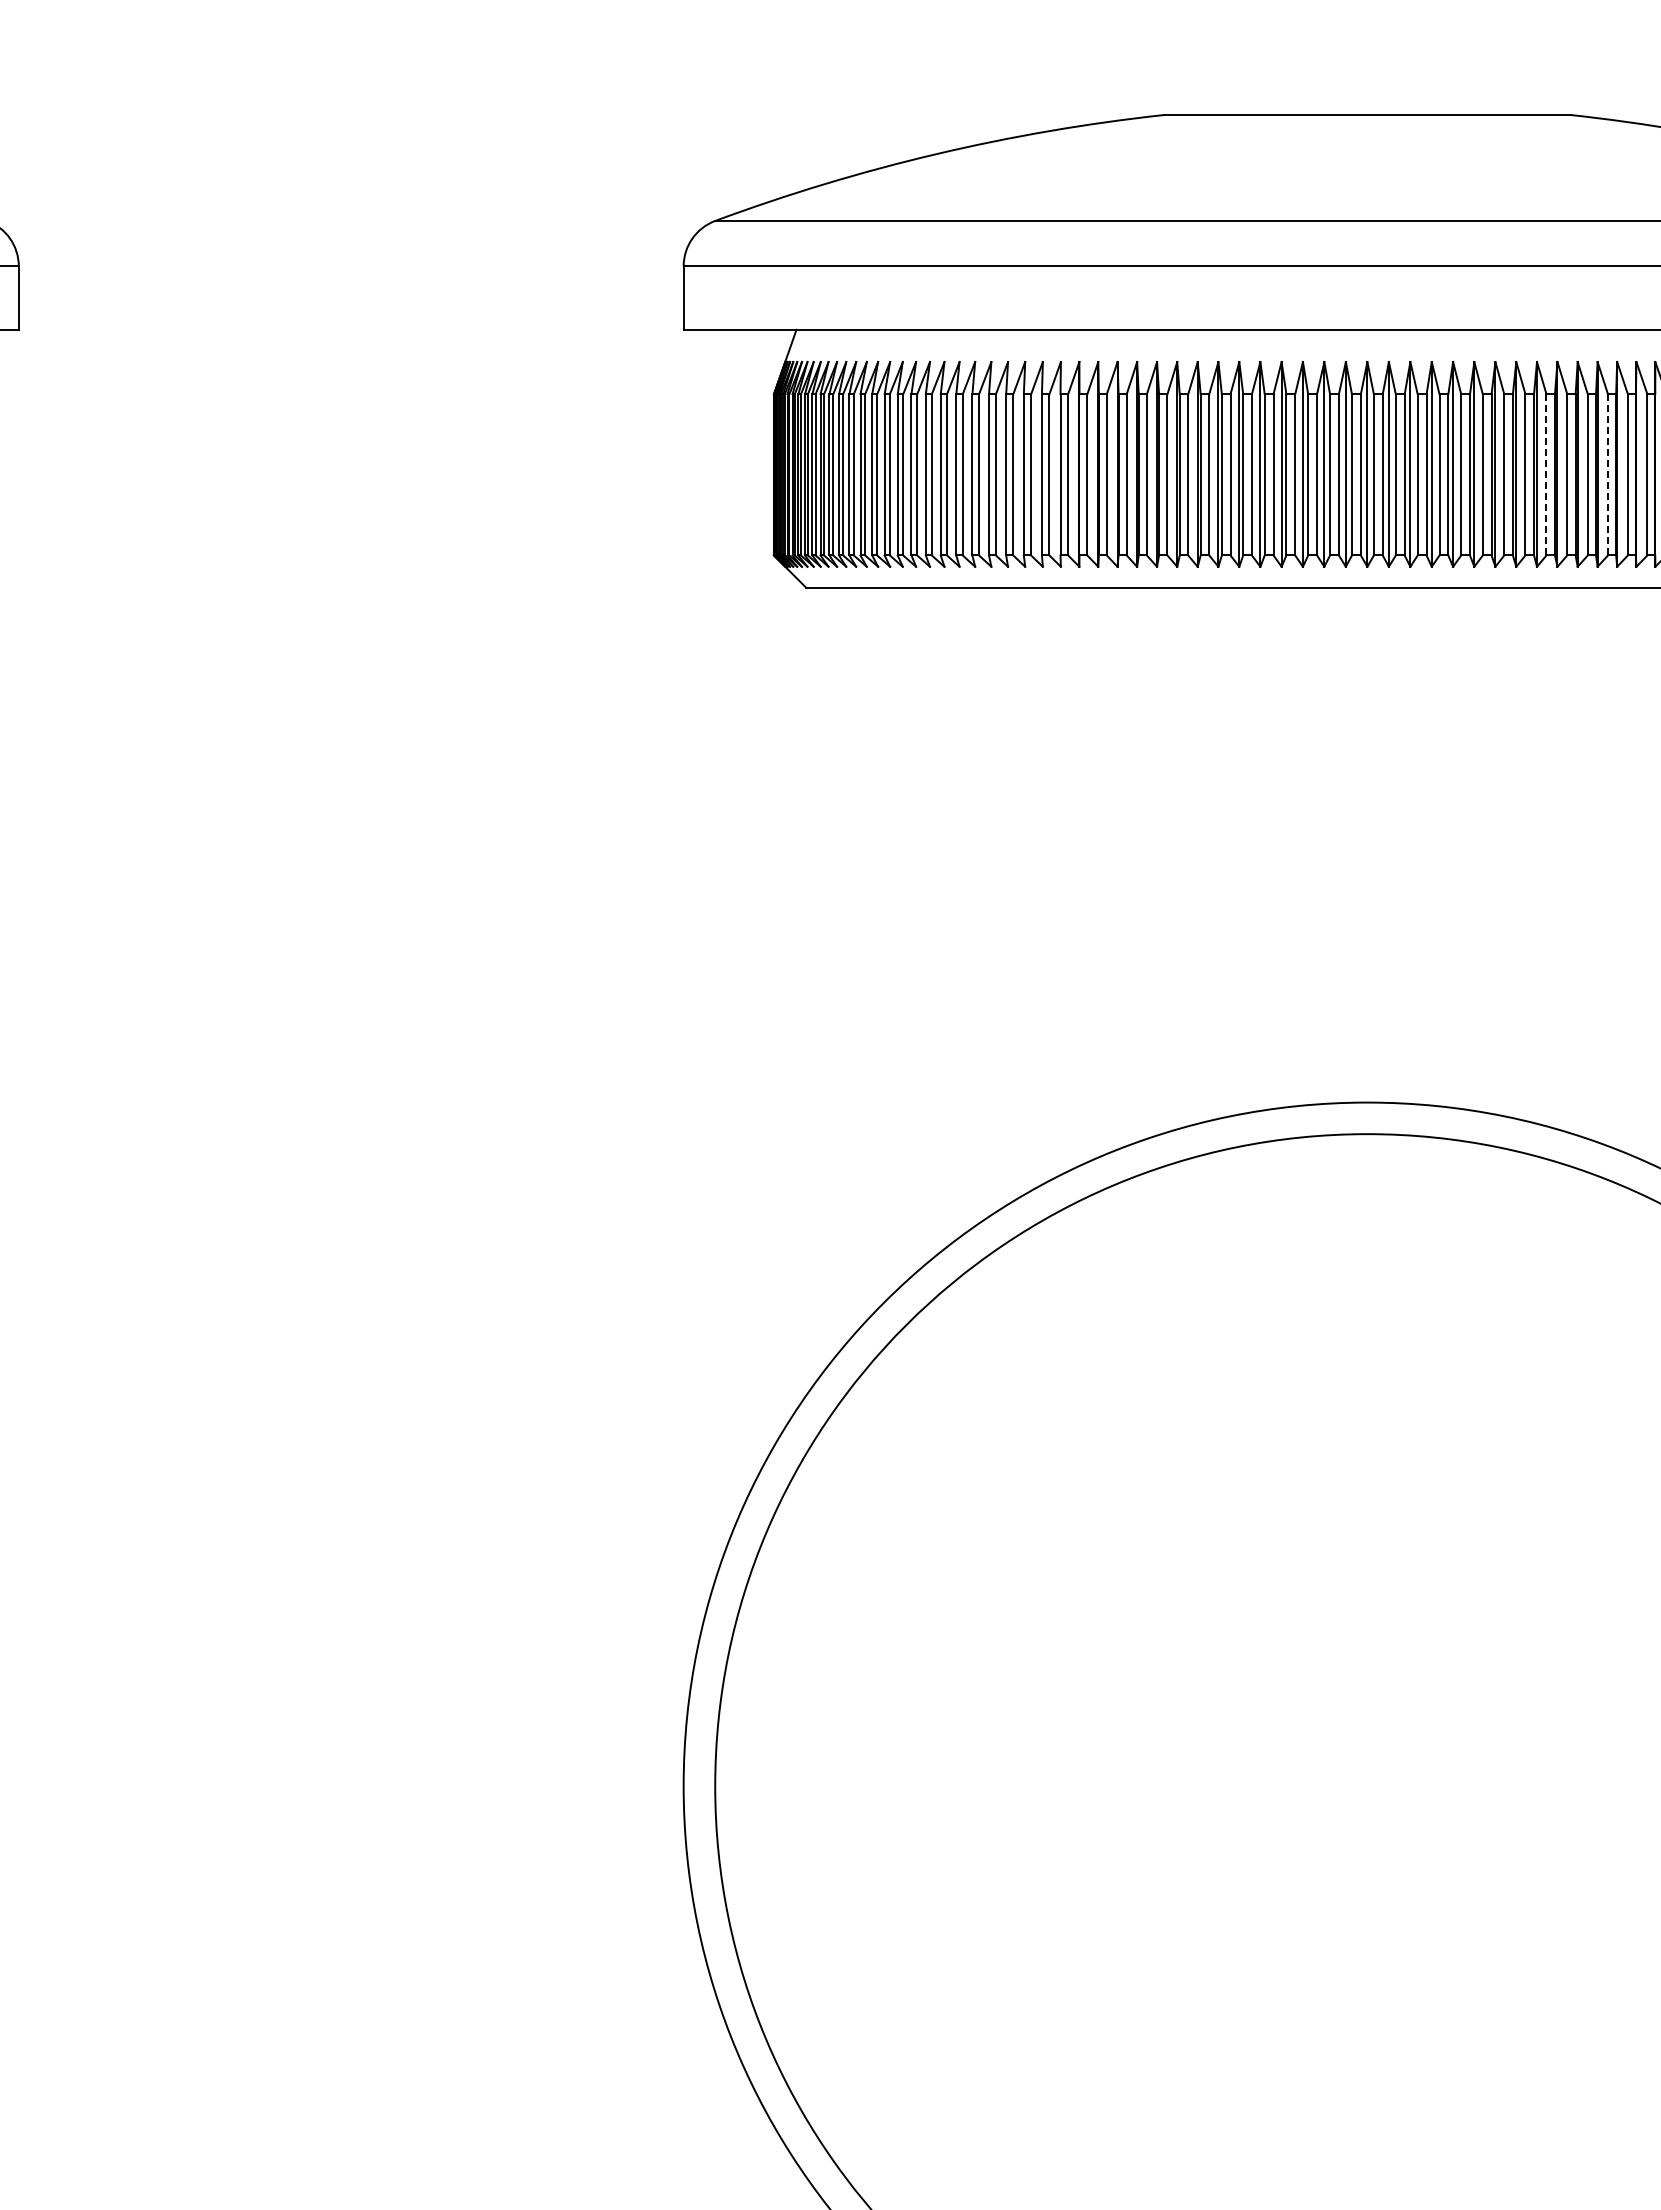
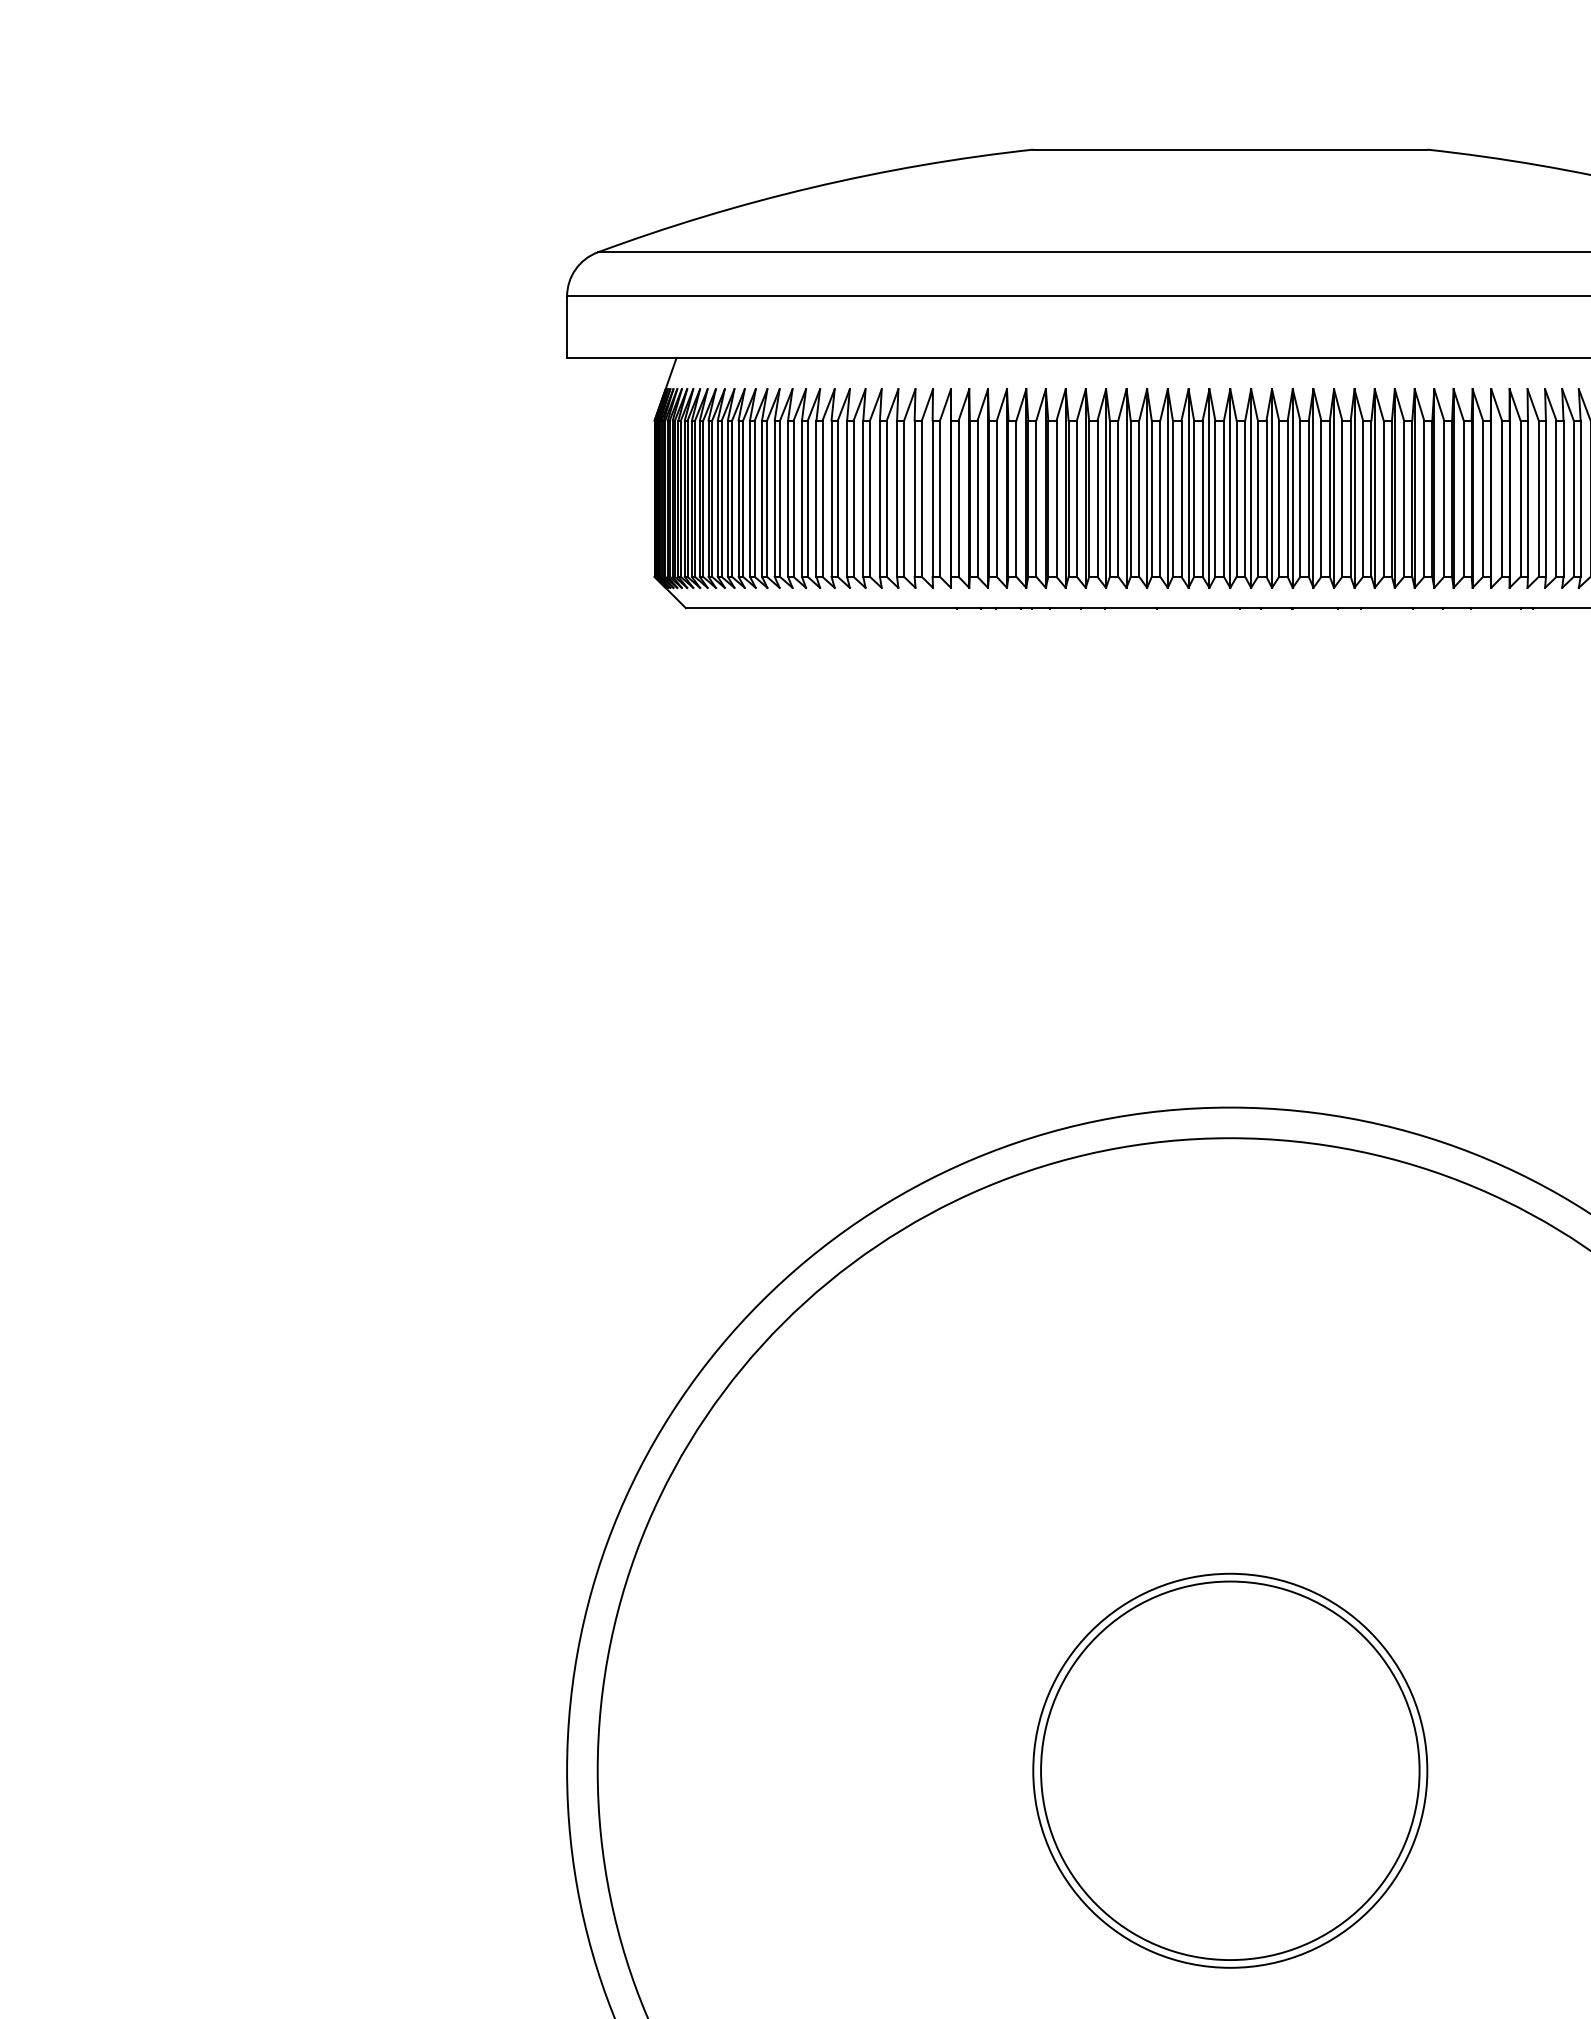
line: (1546, 474) -> (1404, 498), dashed -> solid
line: (1607, 474) -> (1463, 498), dashed -> solid
part: (1367, 1786) -> (1230, 1770), added

